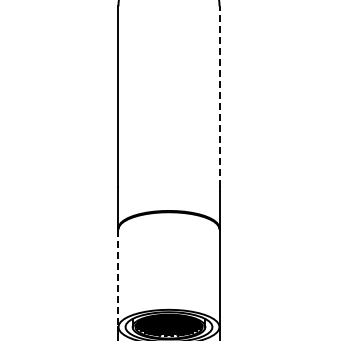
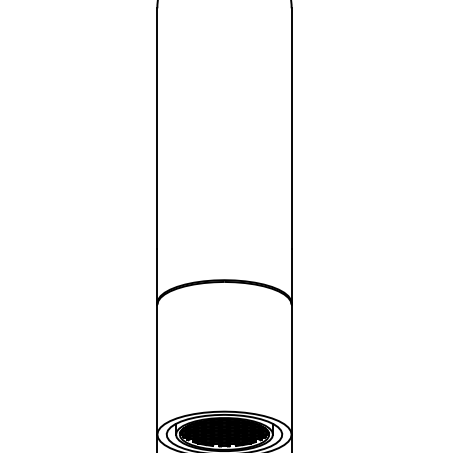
line: (219, 96) -> (291, 128), dashed -> solid
line: (118, 278) -> (157, 370), dashed -> solid

